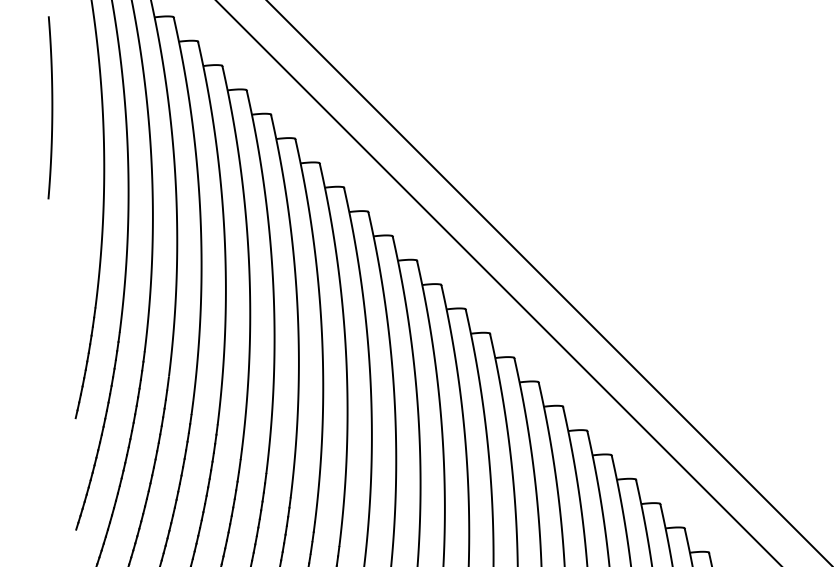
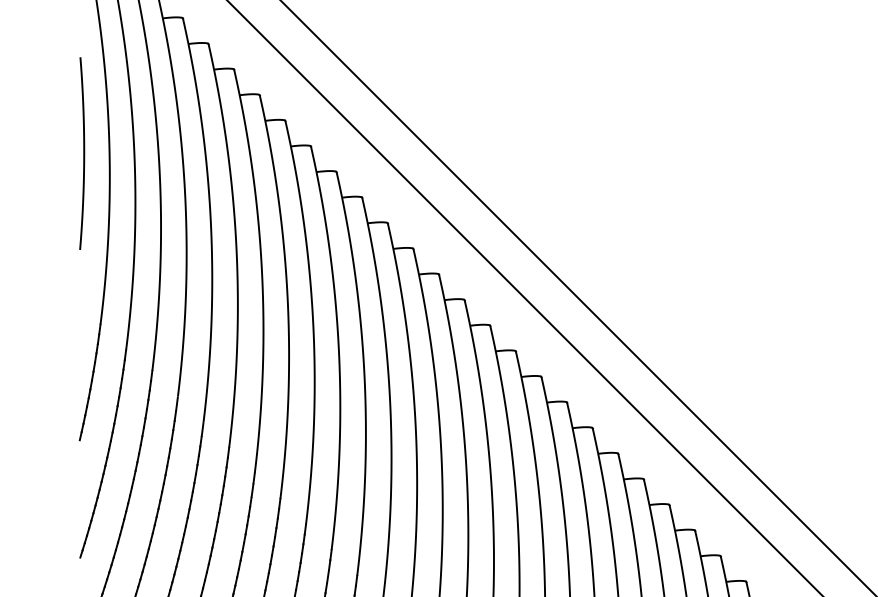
curve: (51, 107) -> (83, 153), moved

